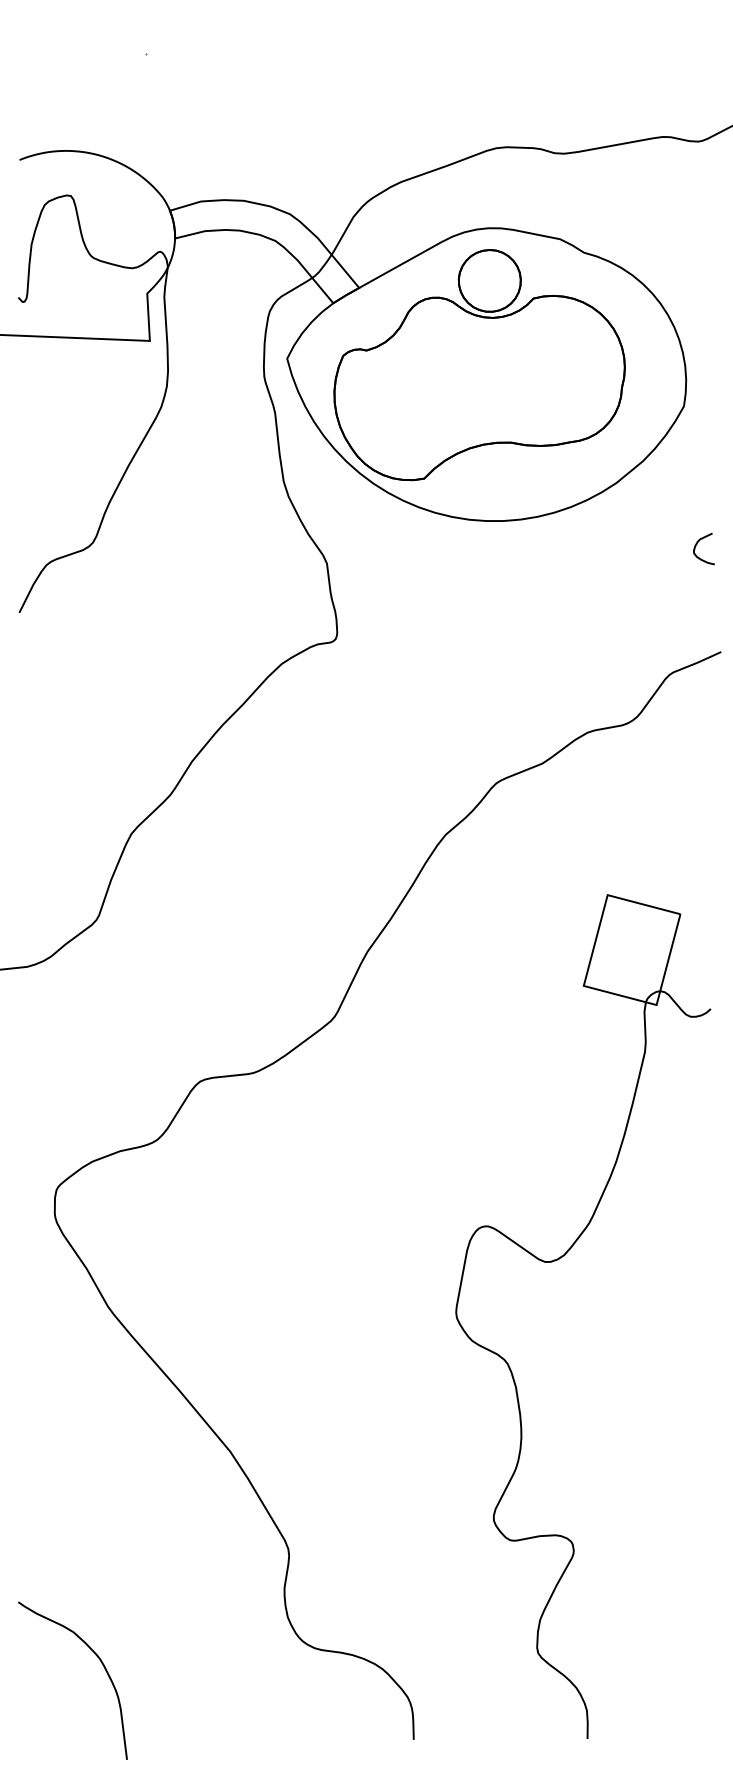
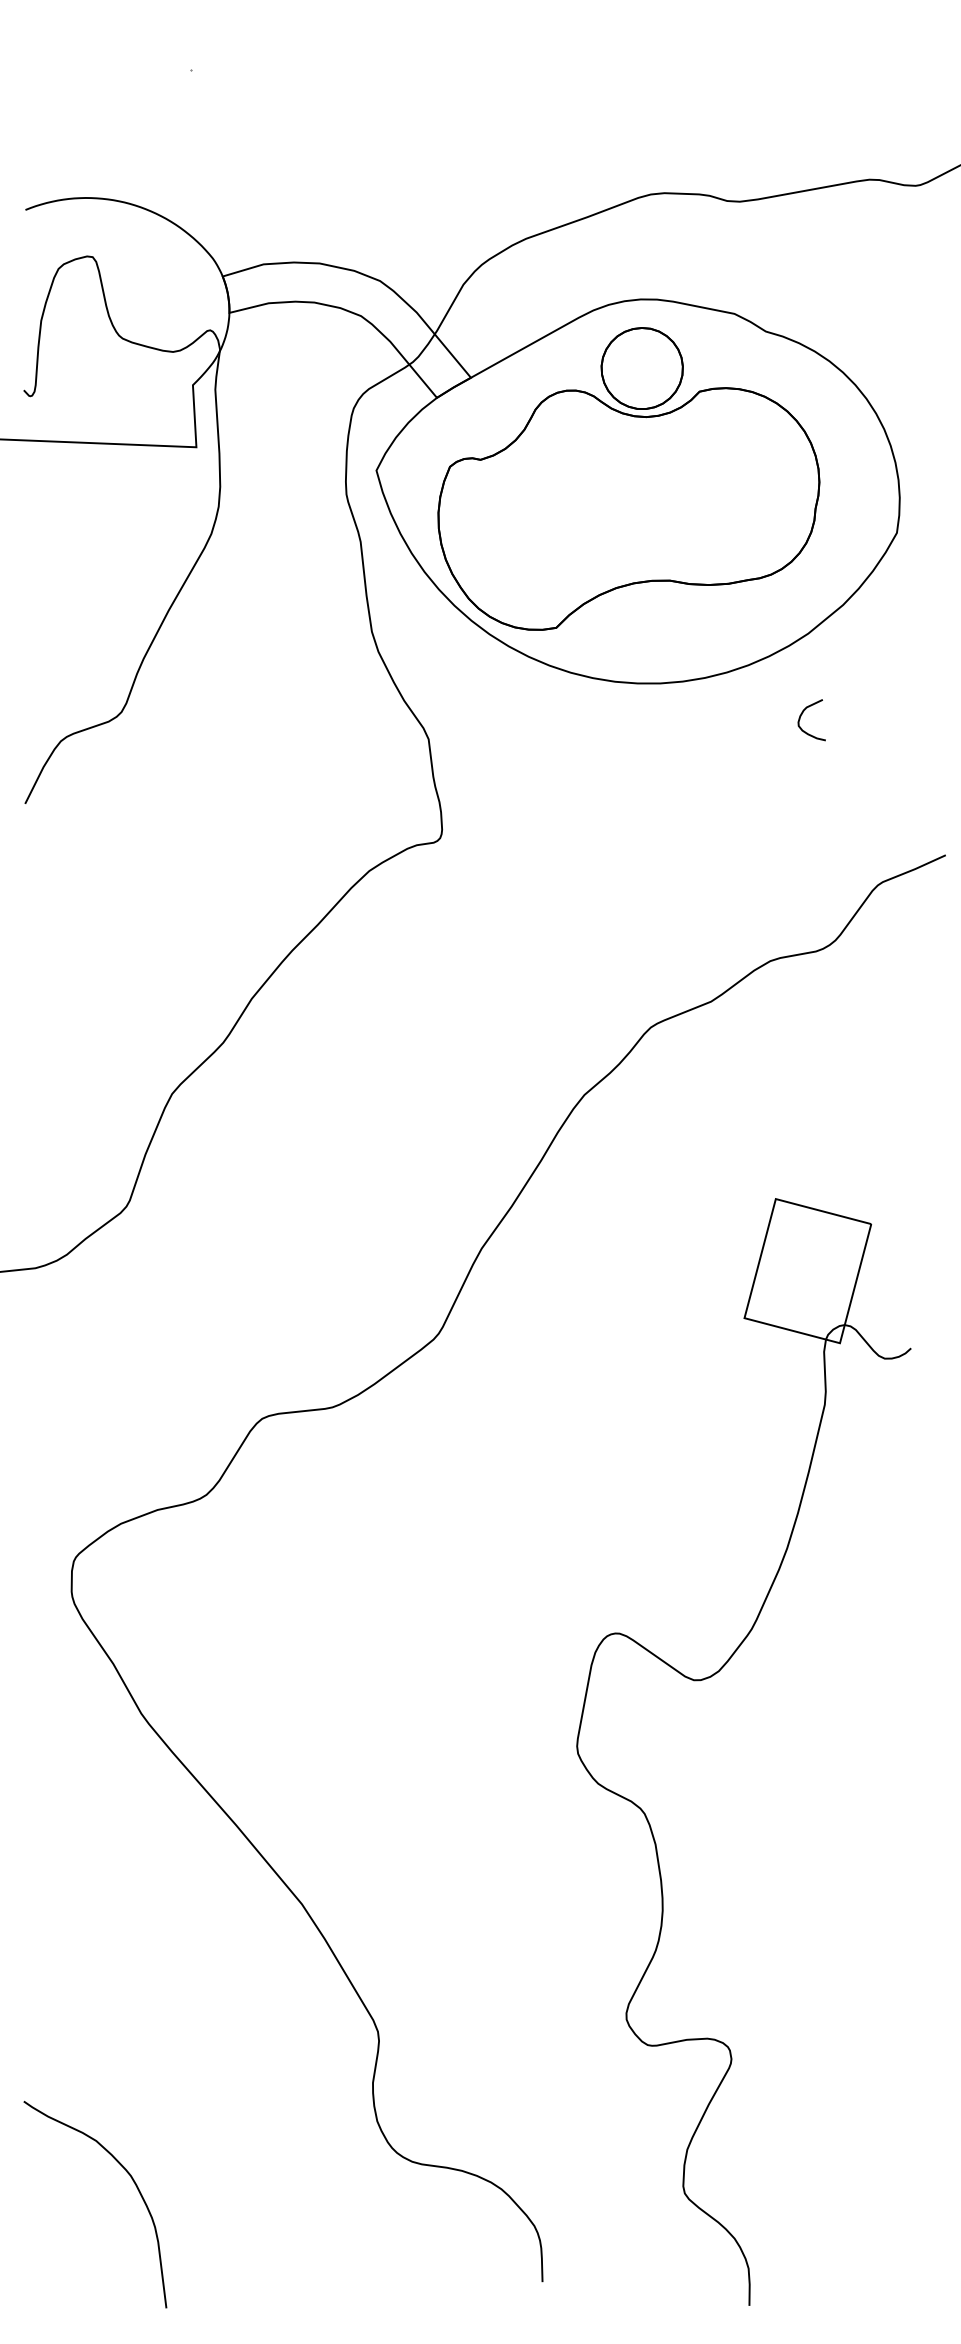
curve: (697, 544) -> (803, 714), moved
part: (558, 1260) -> (711, 1678), moved

